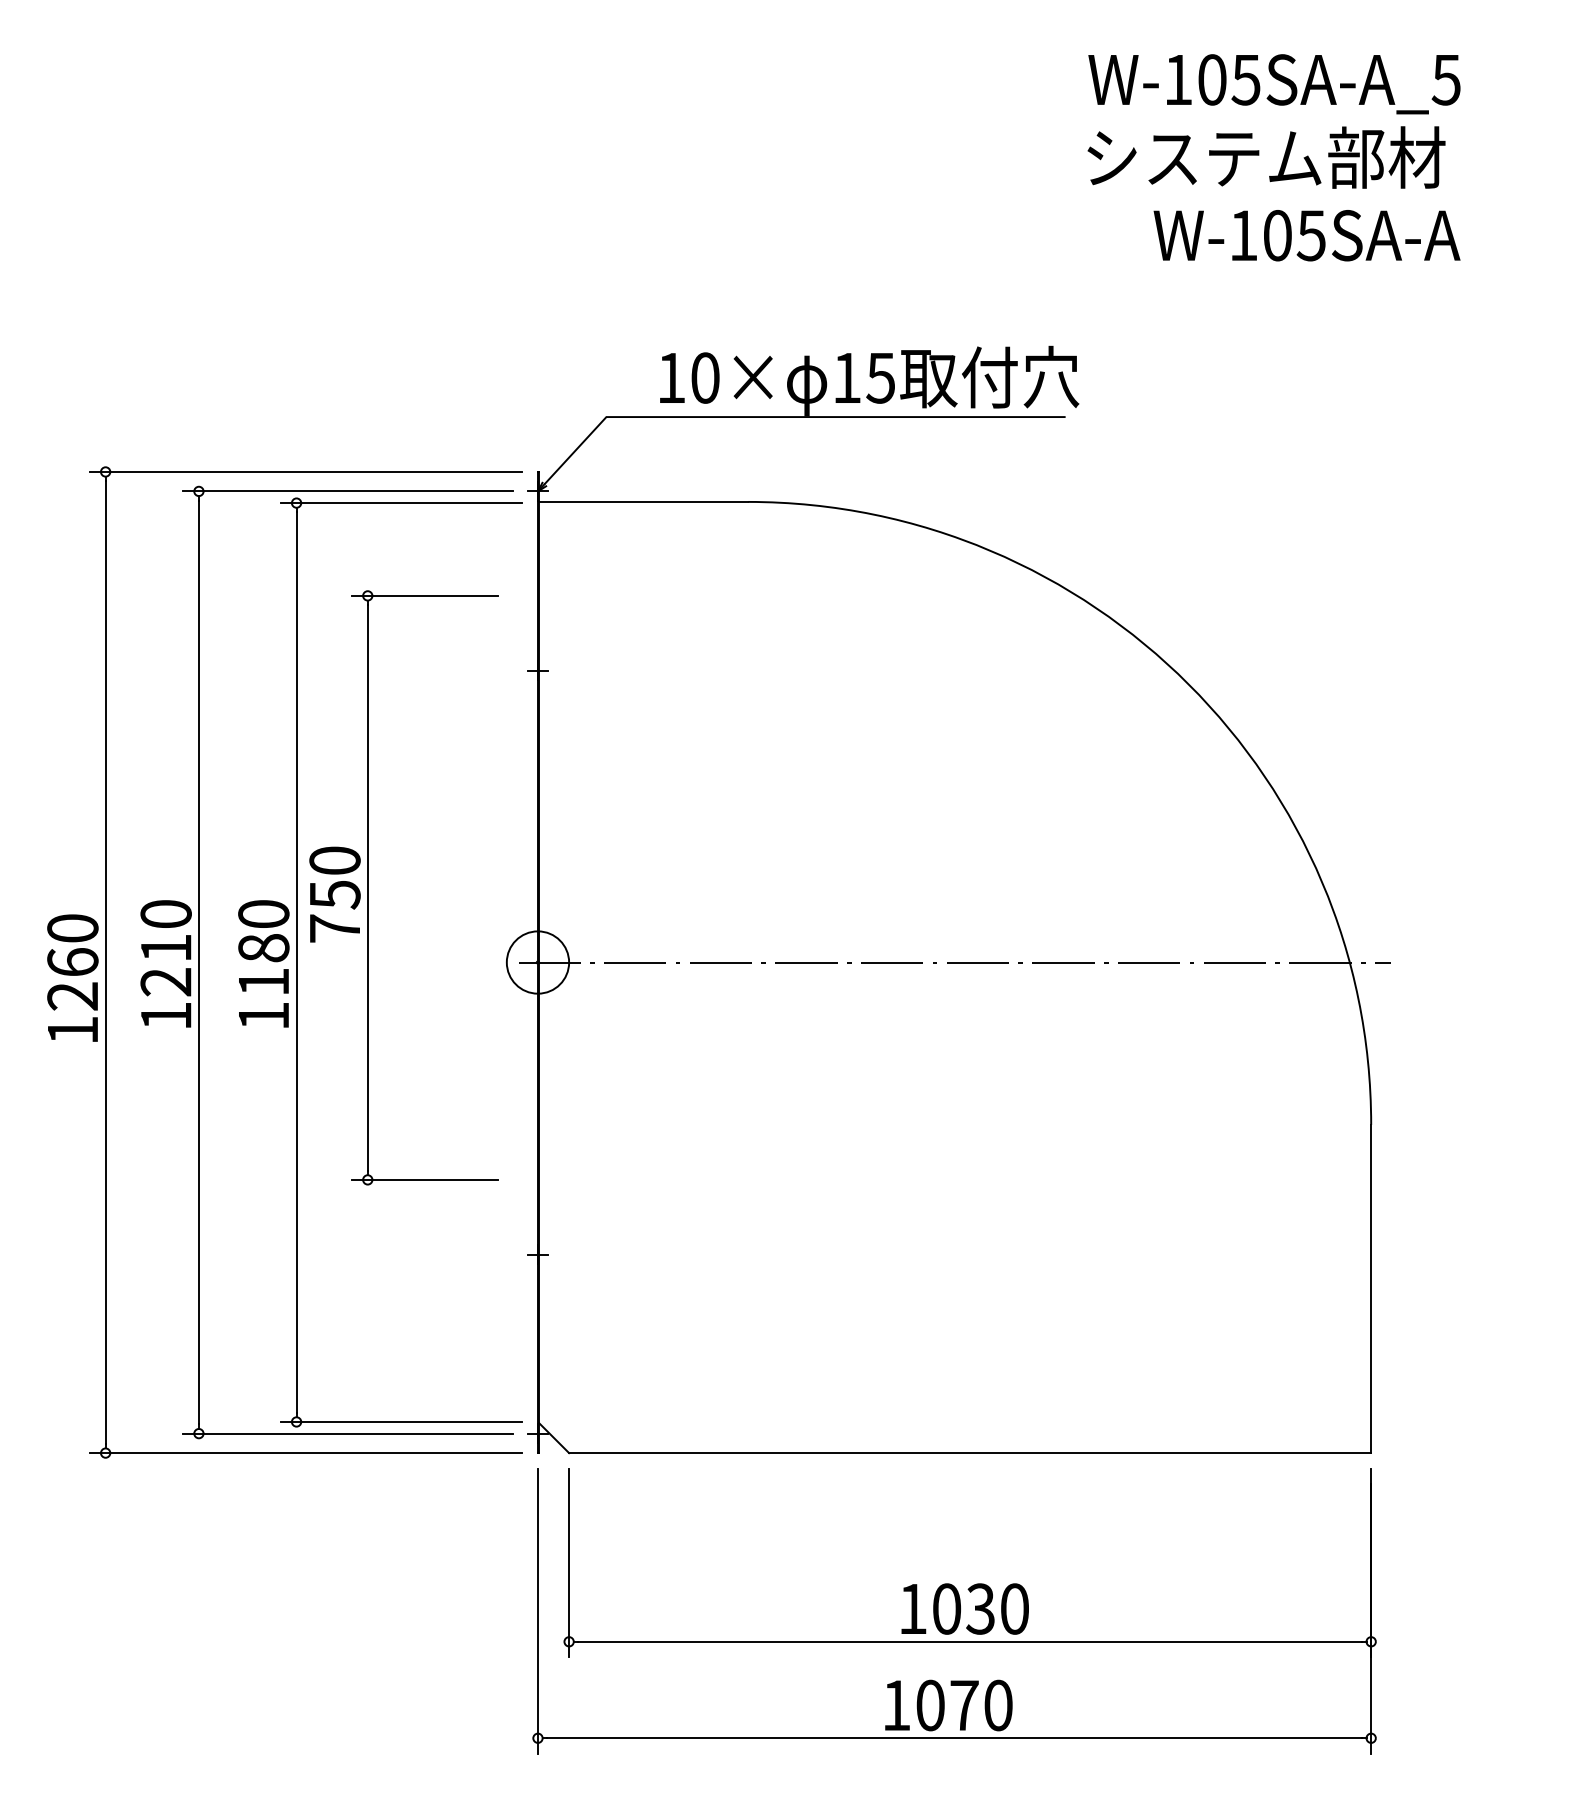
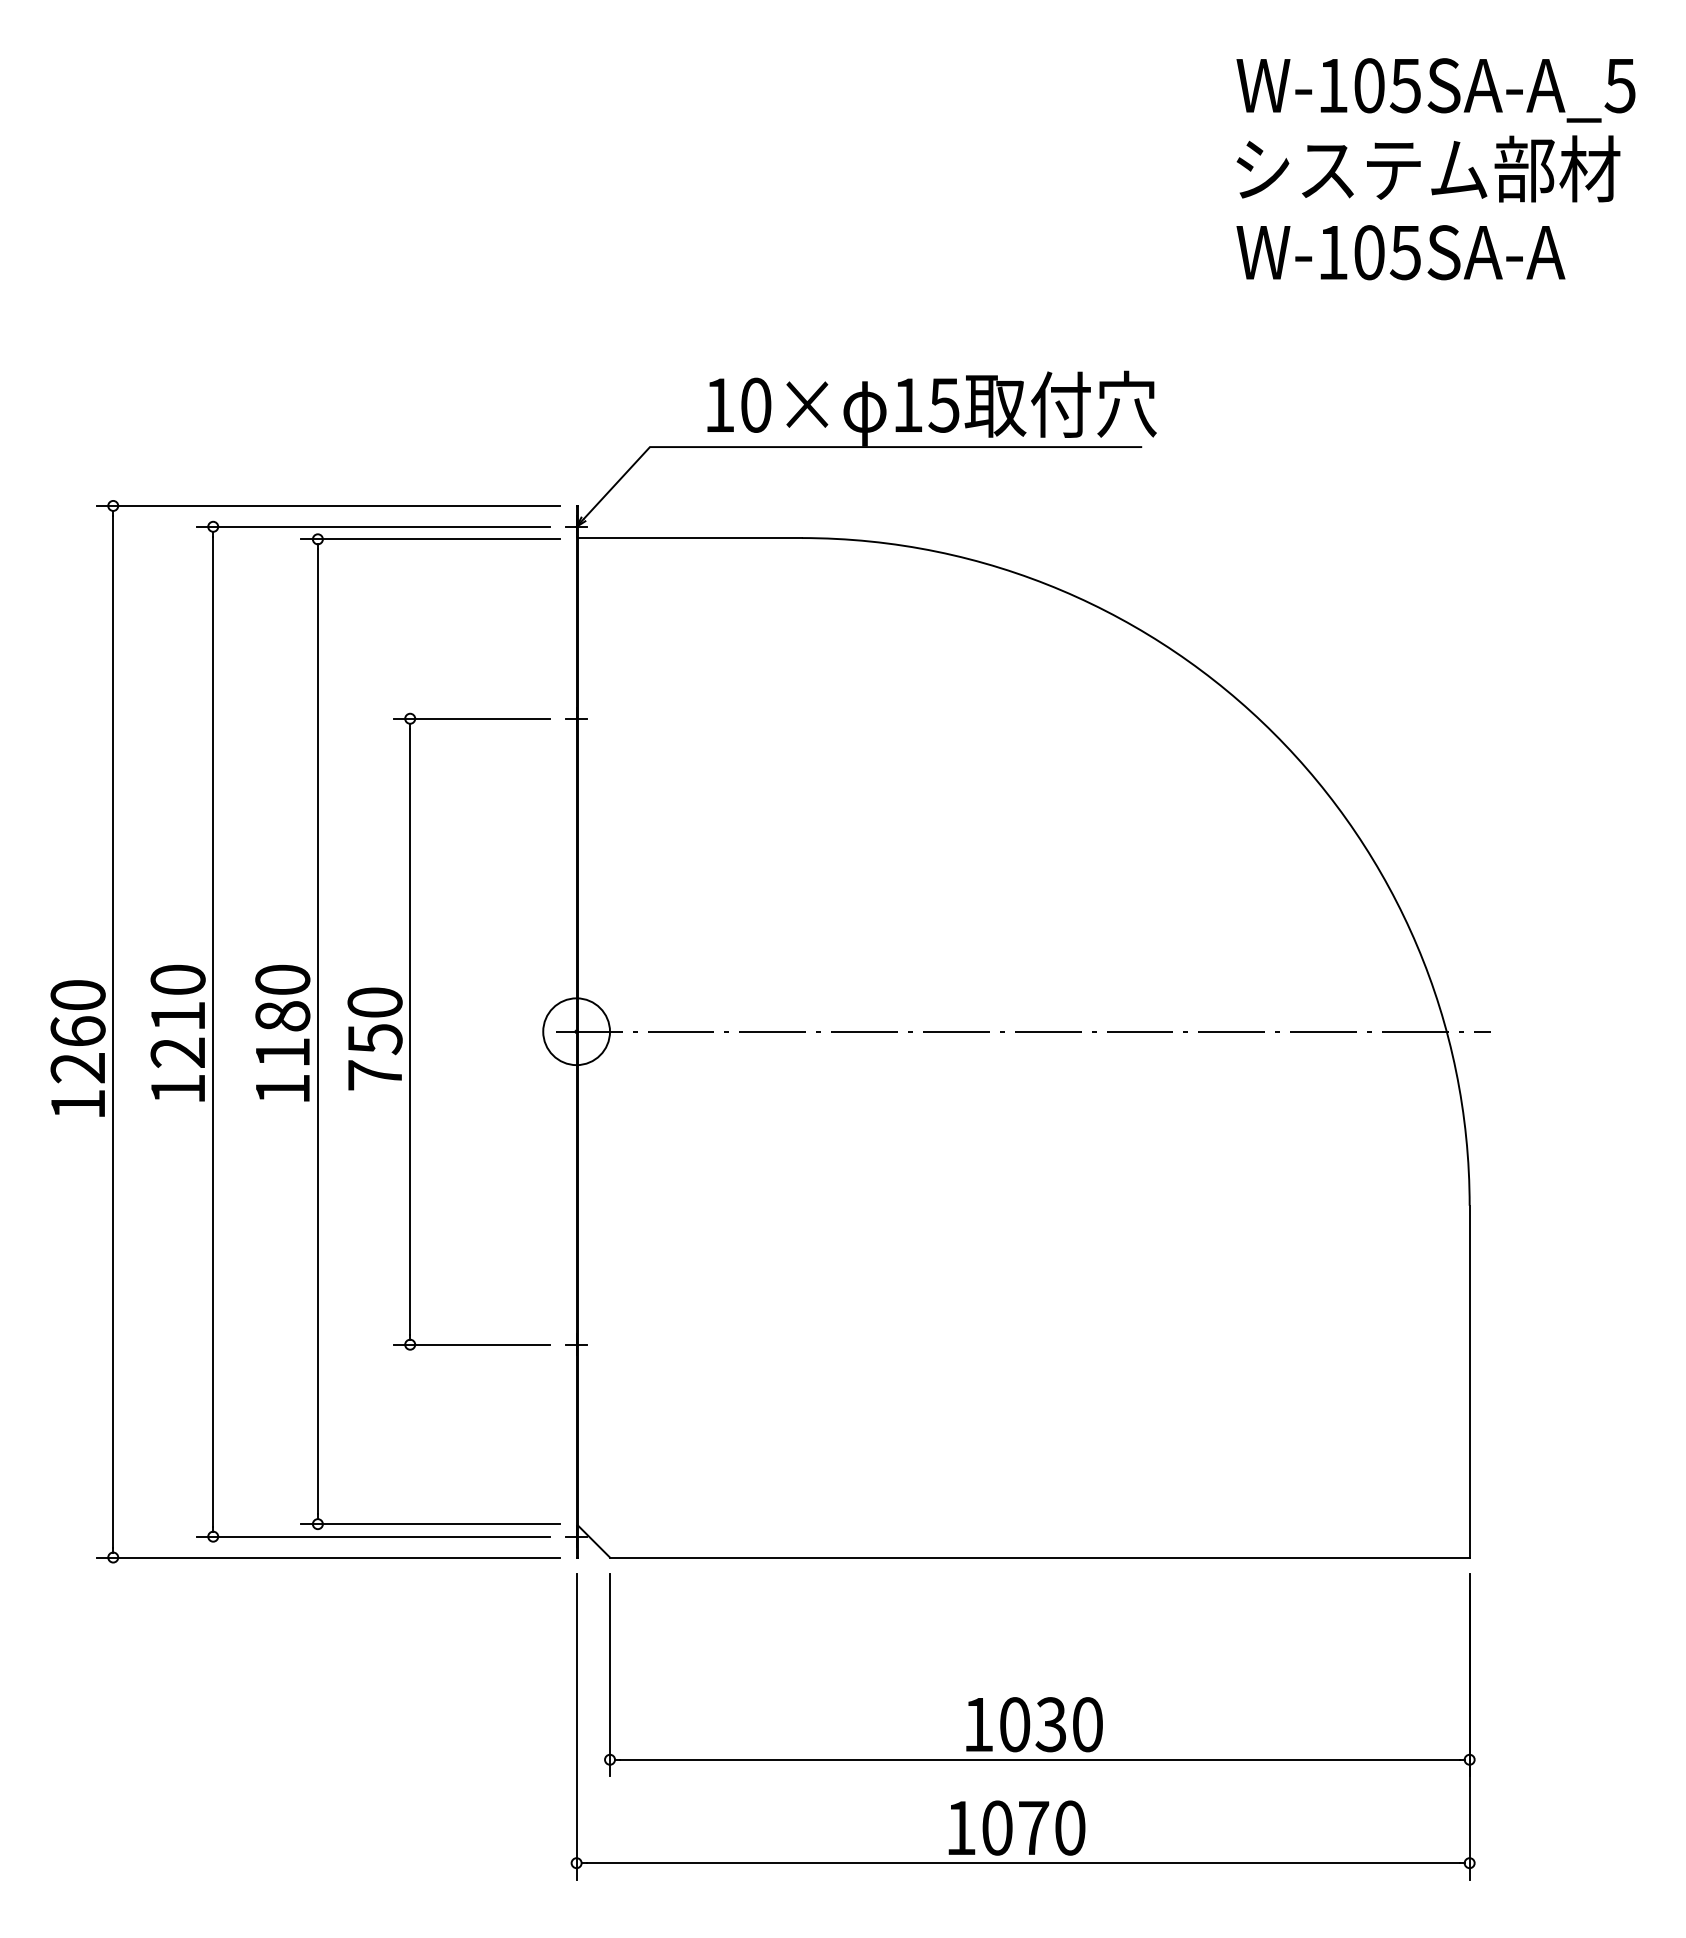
text: (1273, 84) -> (1435, 90), moved
text: (1266, 157) -> (1428, 168), moved
part: (368, 887) -> (410, 1031), moved

